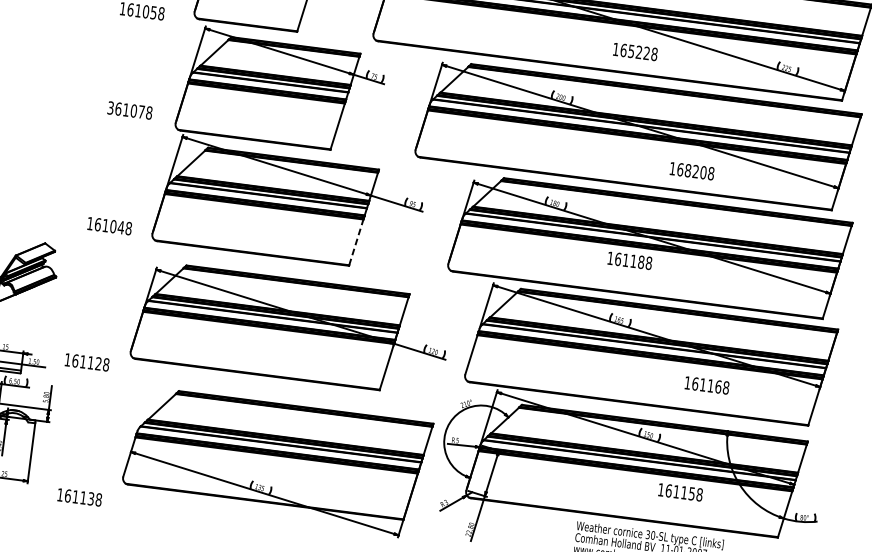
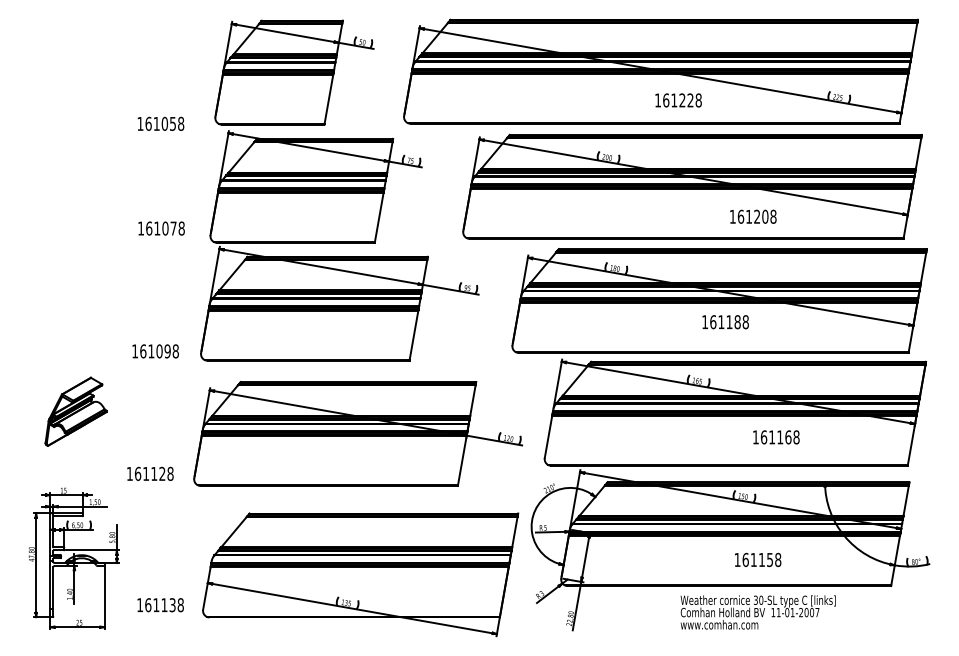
text: (631, 51) -> (674, 100), 165228 -> 161228
text: (111, 108) -> (141, 228), 361078 -> 161078
text: (688, 170) -> (749, 216), 168208 -> 161208
text: (120, 227) -> (167, 351), 161048 -> 161098
line: (356, 241) -> (414, 334), dashed -> solid
text: (629, 261) -> (725, 322), moved
text: (87, 362) -> (150, 473), moved
text: (707, 385) -> (776, 437), moved
text: (681, 492) -> (758, 559), moved
text: (79, 497) -> (160, 605), moved

